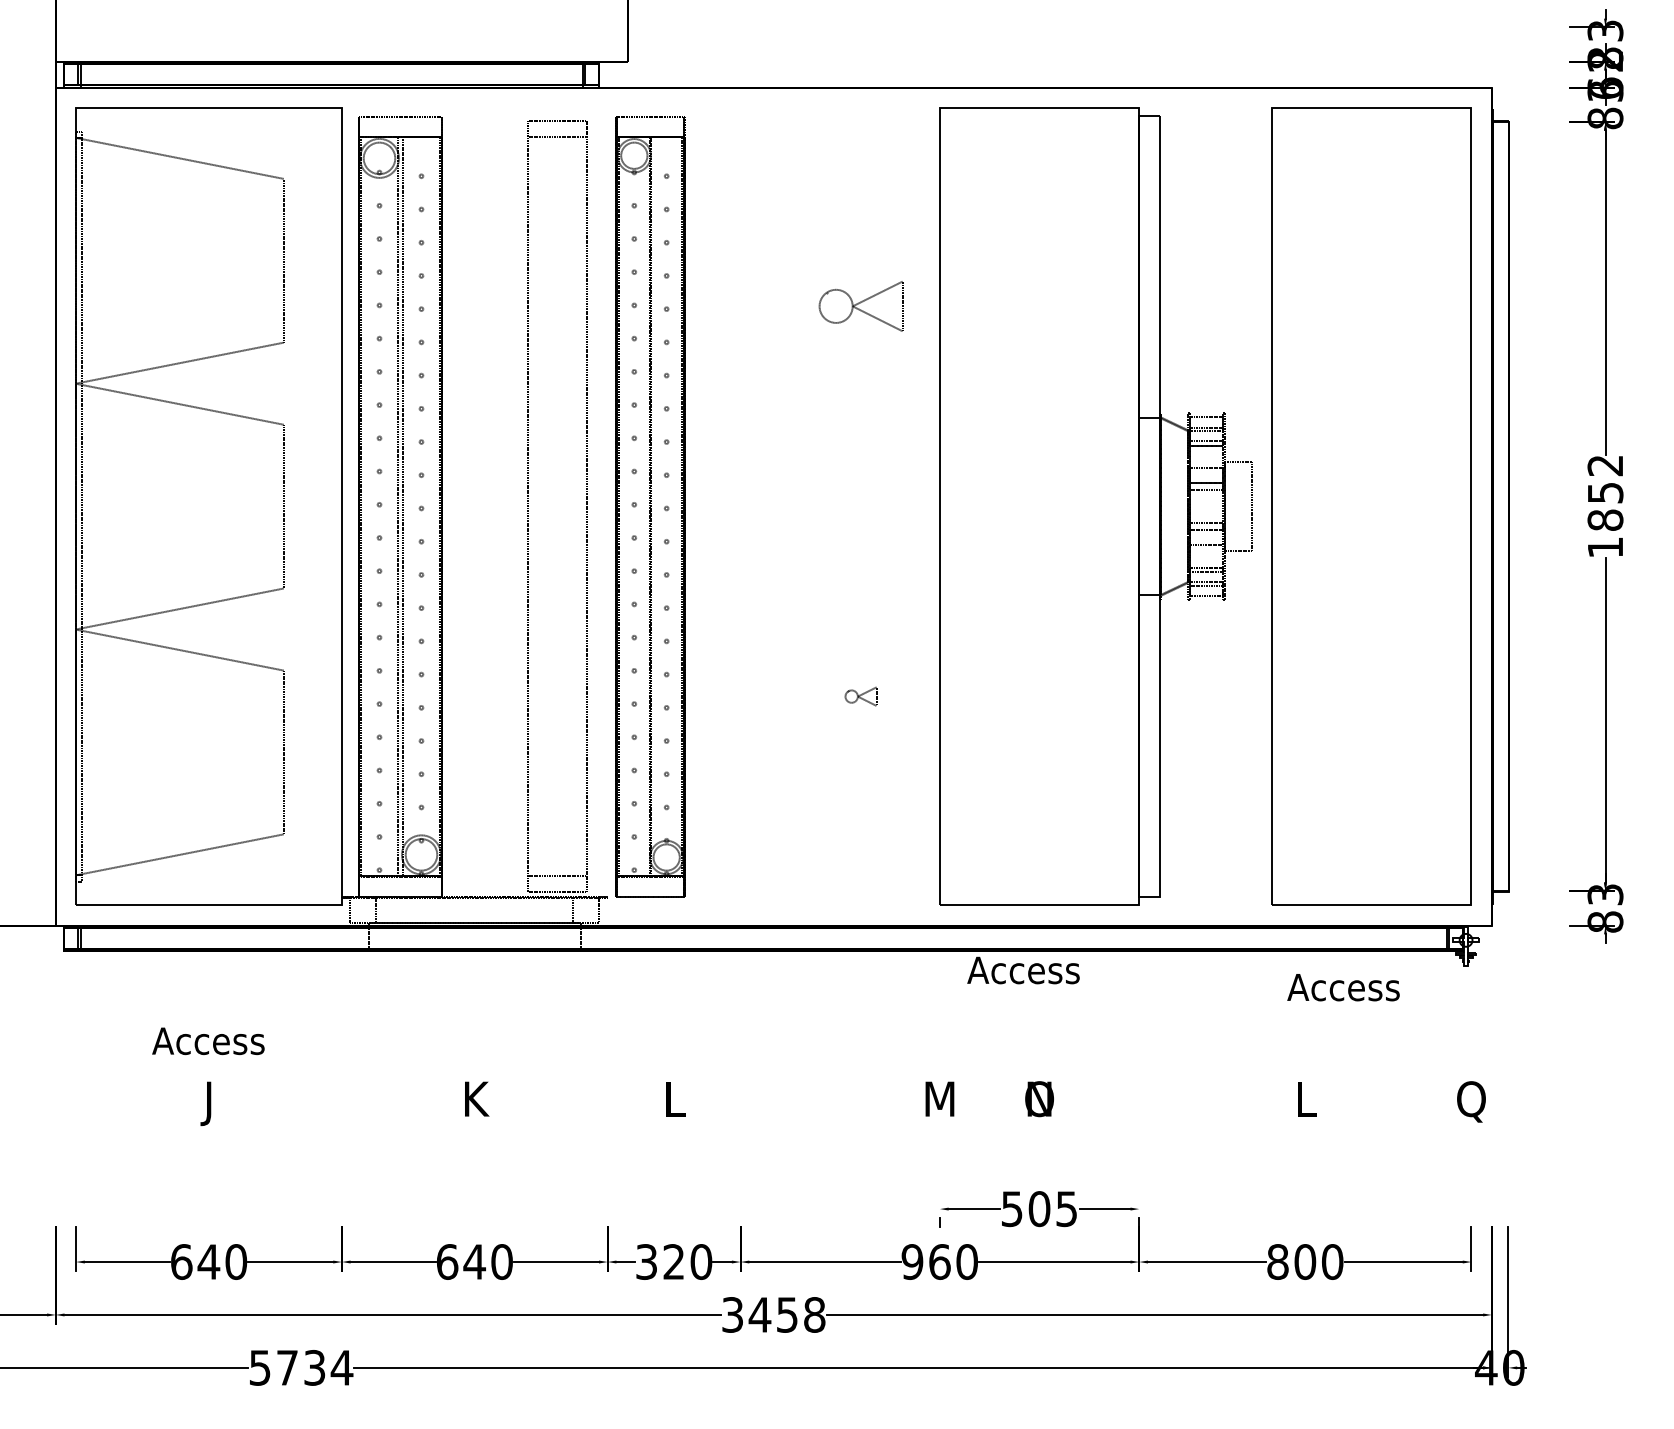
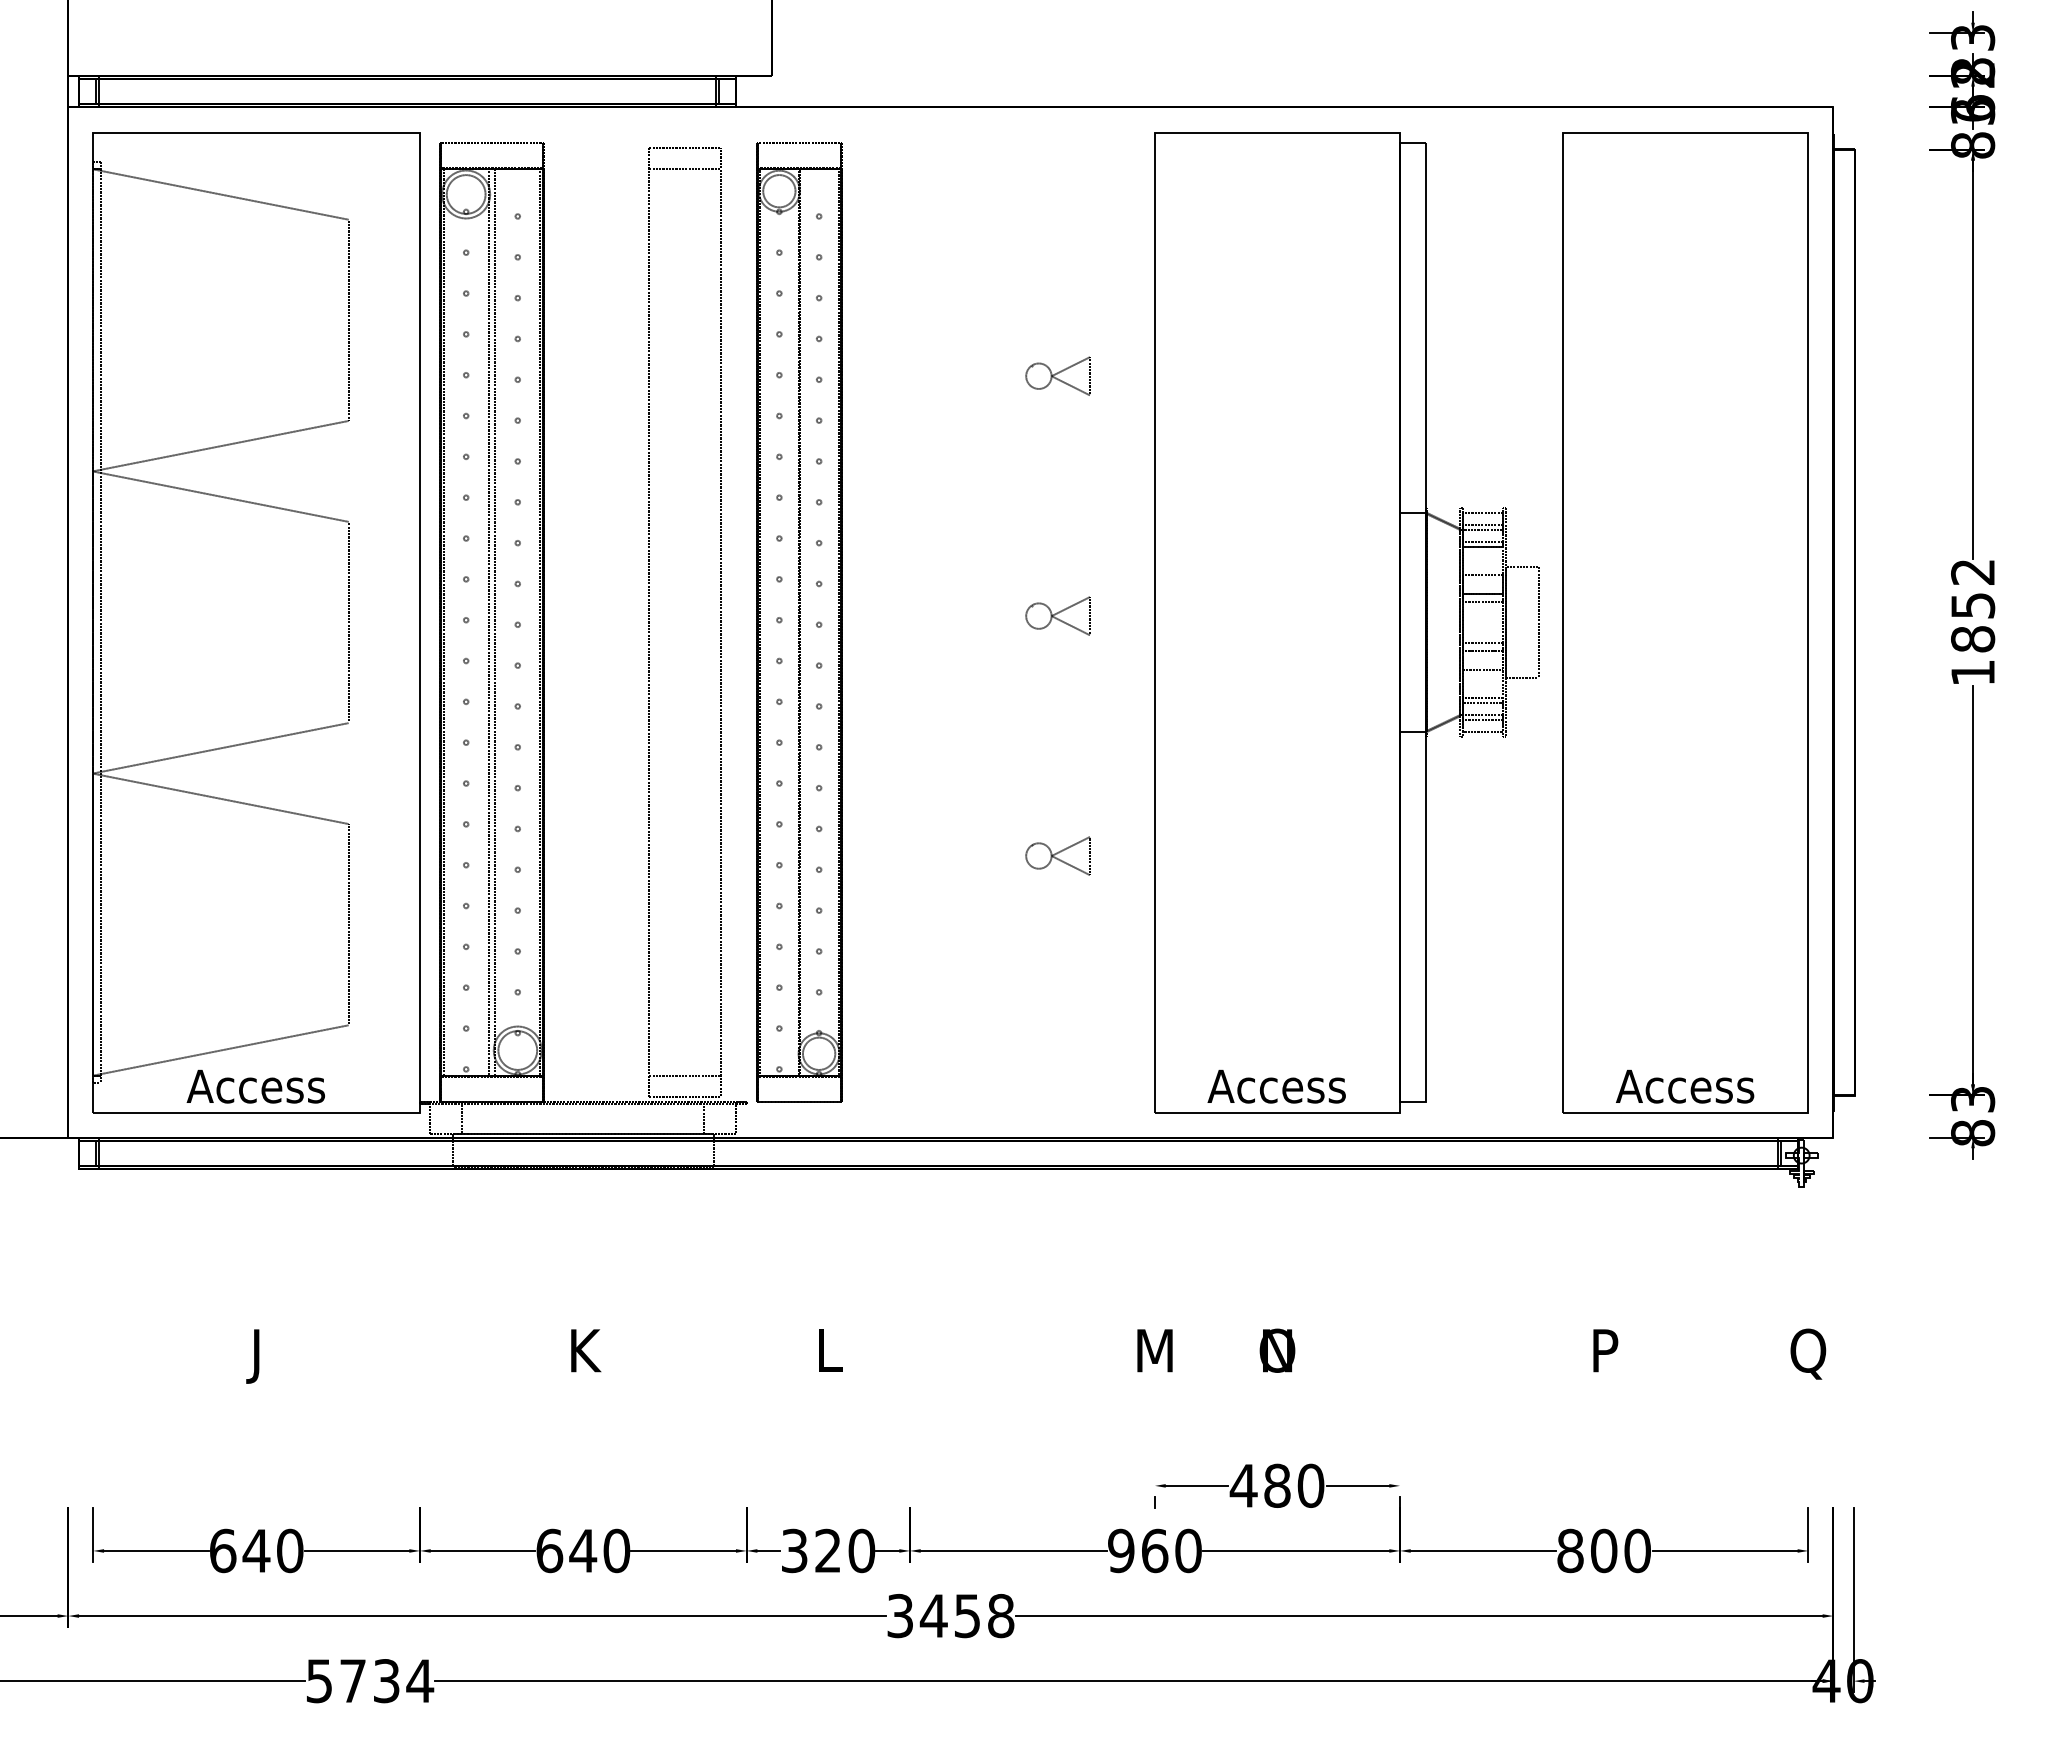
part: (860, 305) -> (1057, 375), size x0.62
part: (860, 500) -> (1057, 615), added
part: (860, 696) -> (1057, 855), size x1.67
text: (1023, 970) -> (1276, 1086), moved
text: (1343, 987) -> (1685, 1086), moved
text: (208, 1041) -> (255, 1086), moved
text: (1306, 1098) -> (1605, 1350), L -> P
text: (1038, 1208) -> (1276, 1485), 505 -> 480

